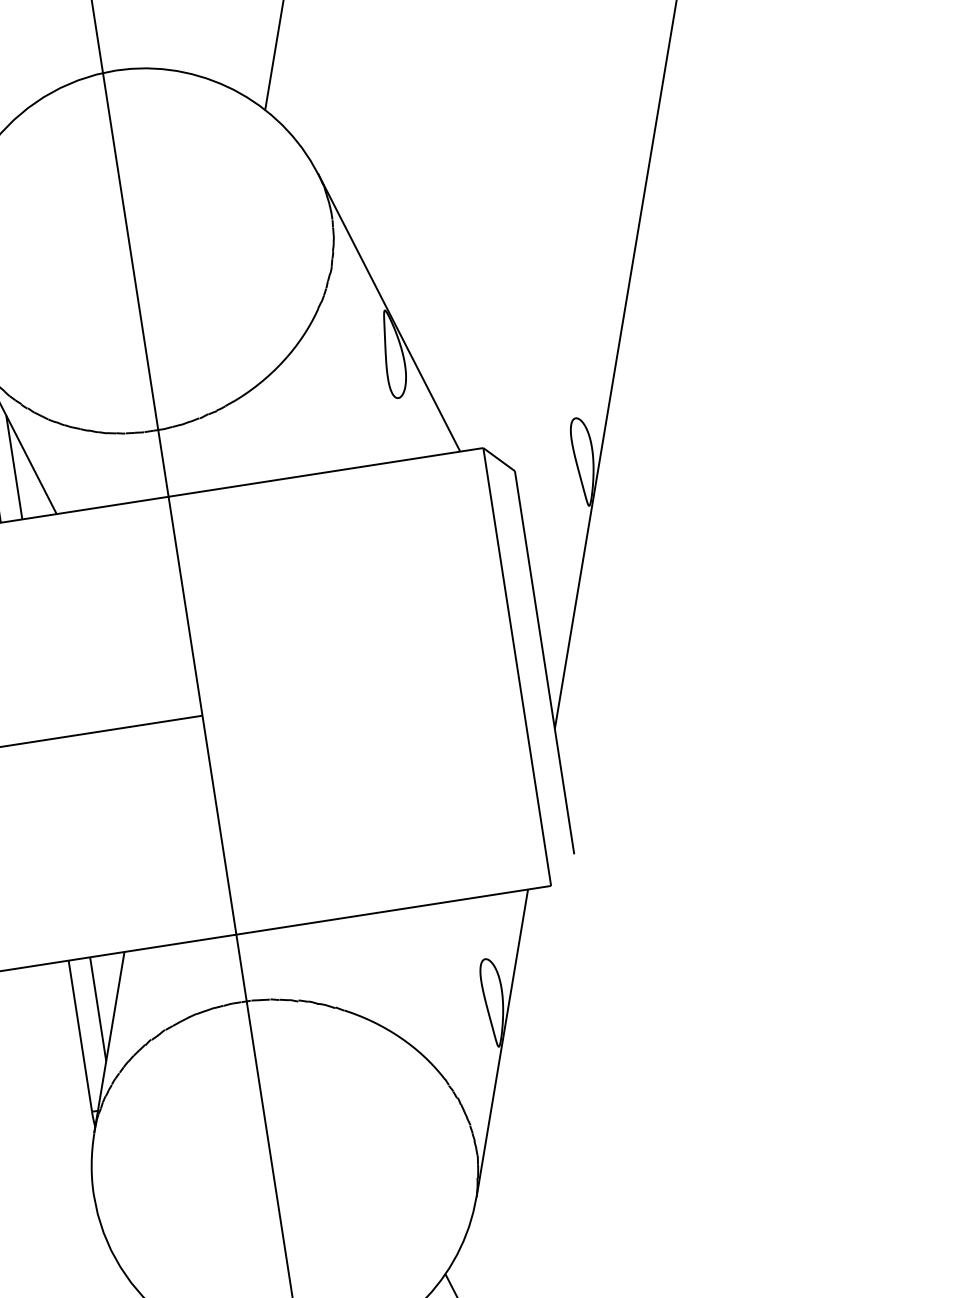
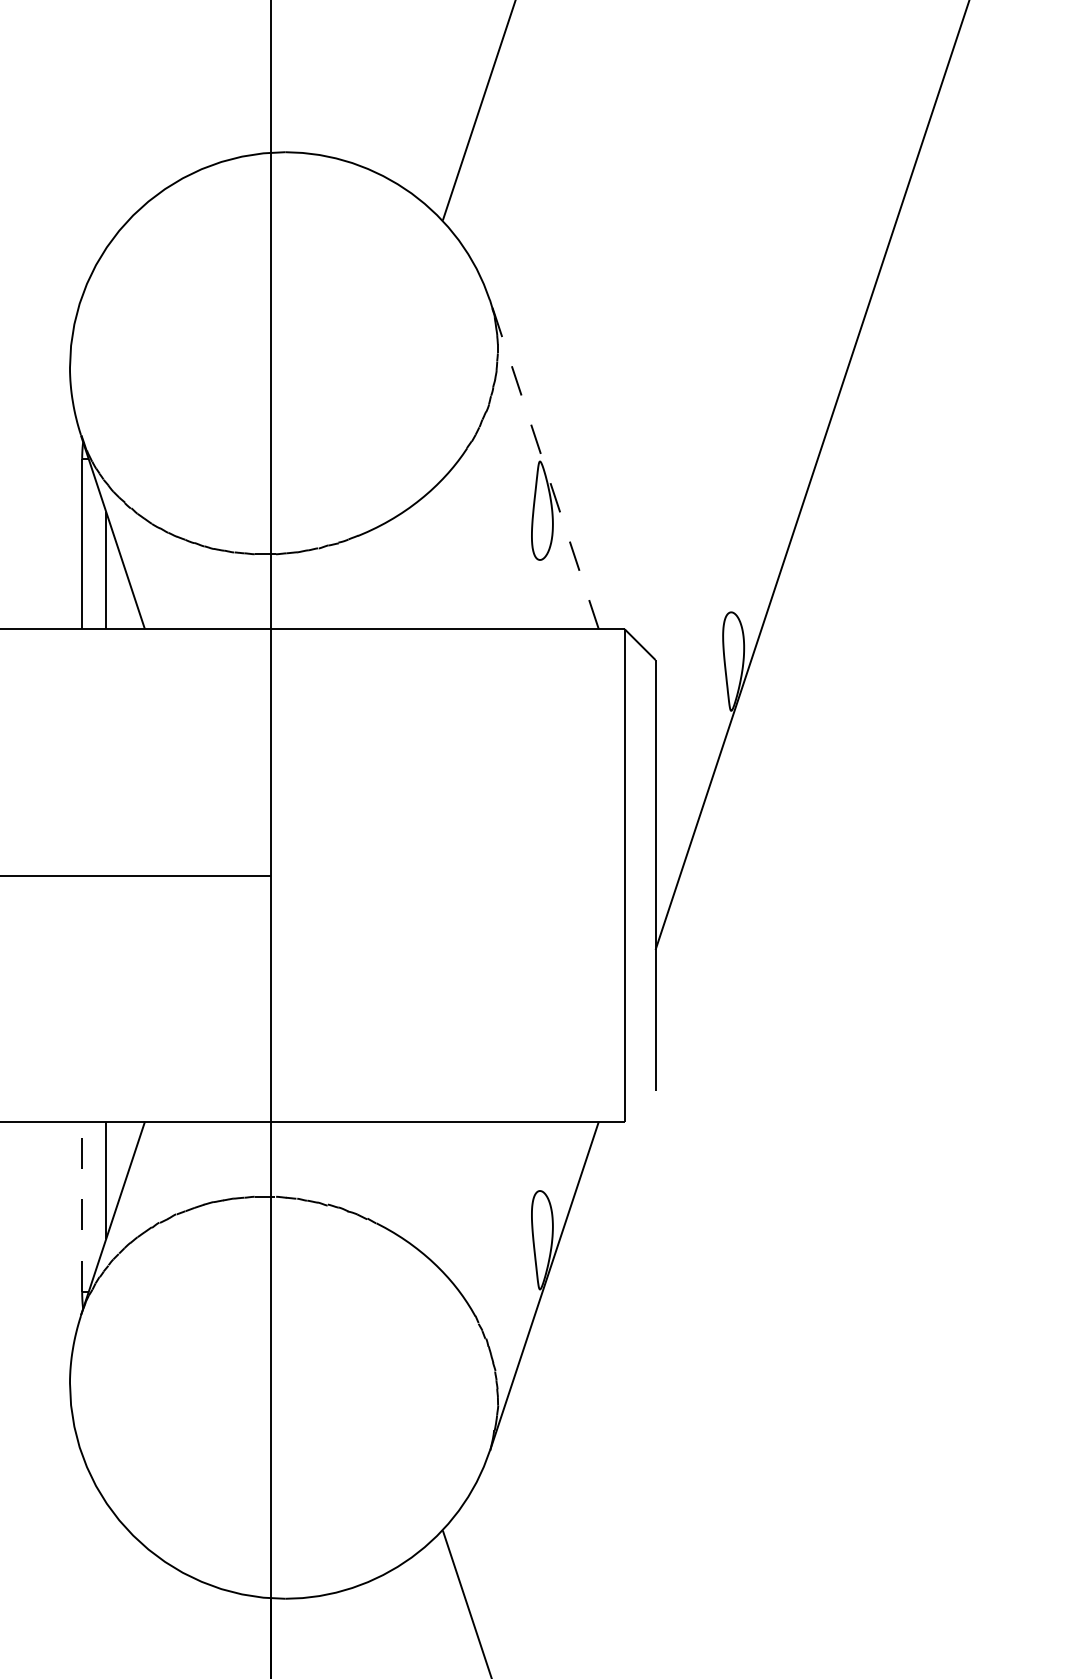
line: (389, 312) -> (544, 464), solid -> dashed
line: (80, 1035) -> (82, 1206), solid -> dashed

